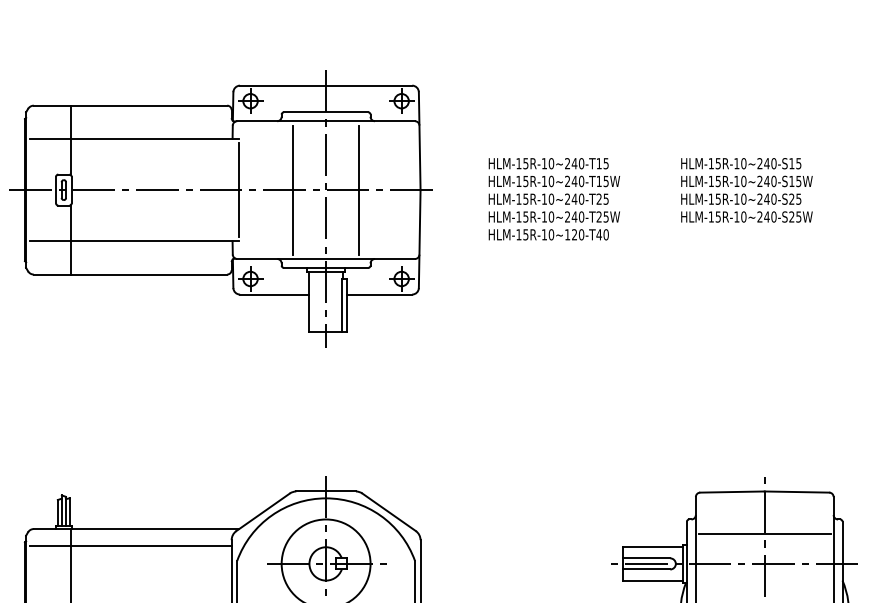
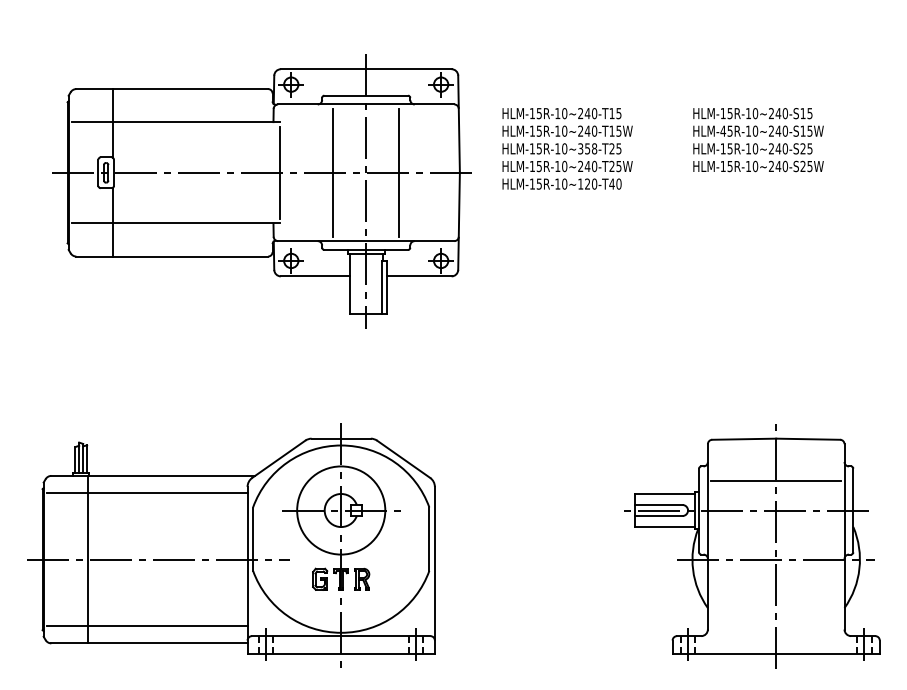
text: (711, 180) -> (723, 130), HLM-15R-10~240-S15W -> HLM-45R-10~240-S15W
text: (574, 198) -> (587, 148), HLM-15R-10~240-T25 -> HLM-15R-10~358-T25
part: (220, 208) -> (261, 191), moved

